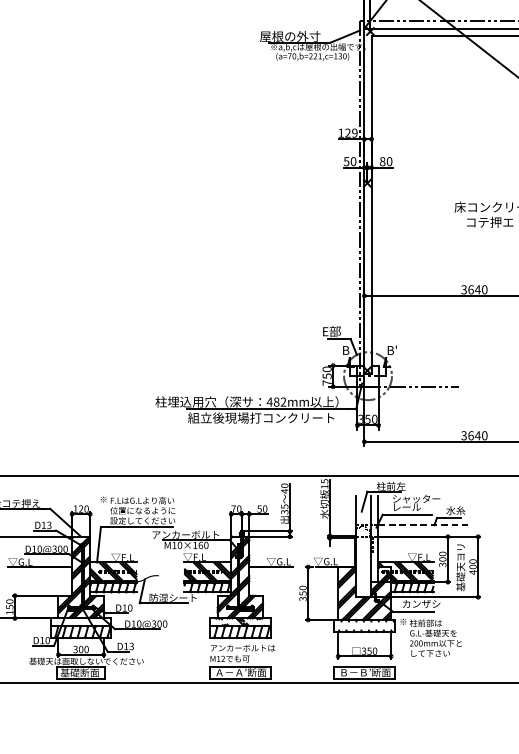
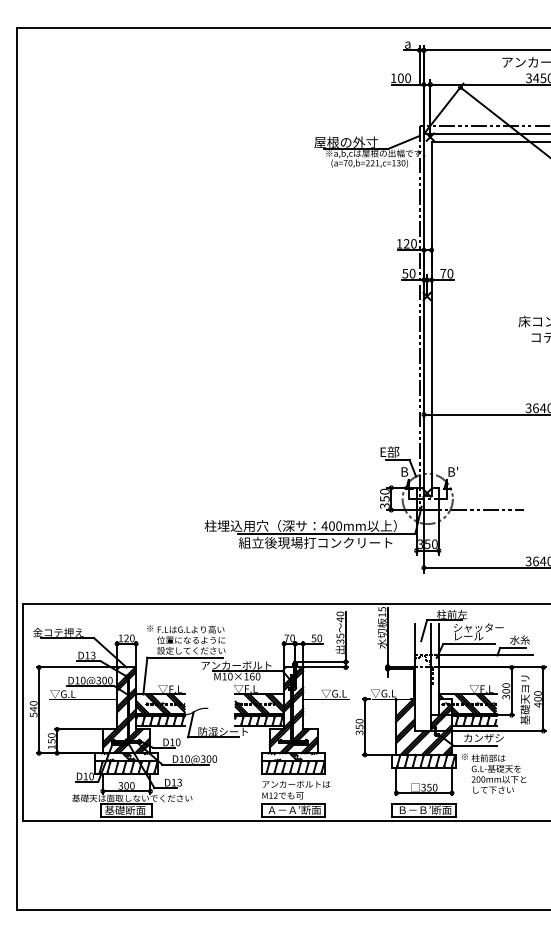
text: (354, 132) -> (413, 243), 129 -> 120
text: (382, 161) -> (443, 273), 80 -> 70
text: (326, 383) -> (384, 506), 750 -> 350
text: (280, 401) -> (335, 525), 482mm -> 400mm
line: (423, 525) -> (485, 655), dashed -> solid
hatch: (83, 622) -> (129, 757), added
hatch: (363, 625) -> (423, 760), added

